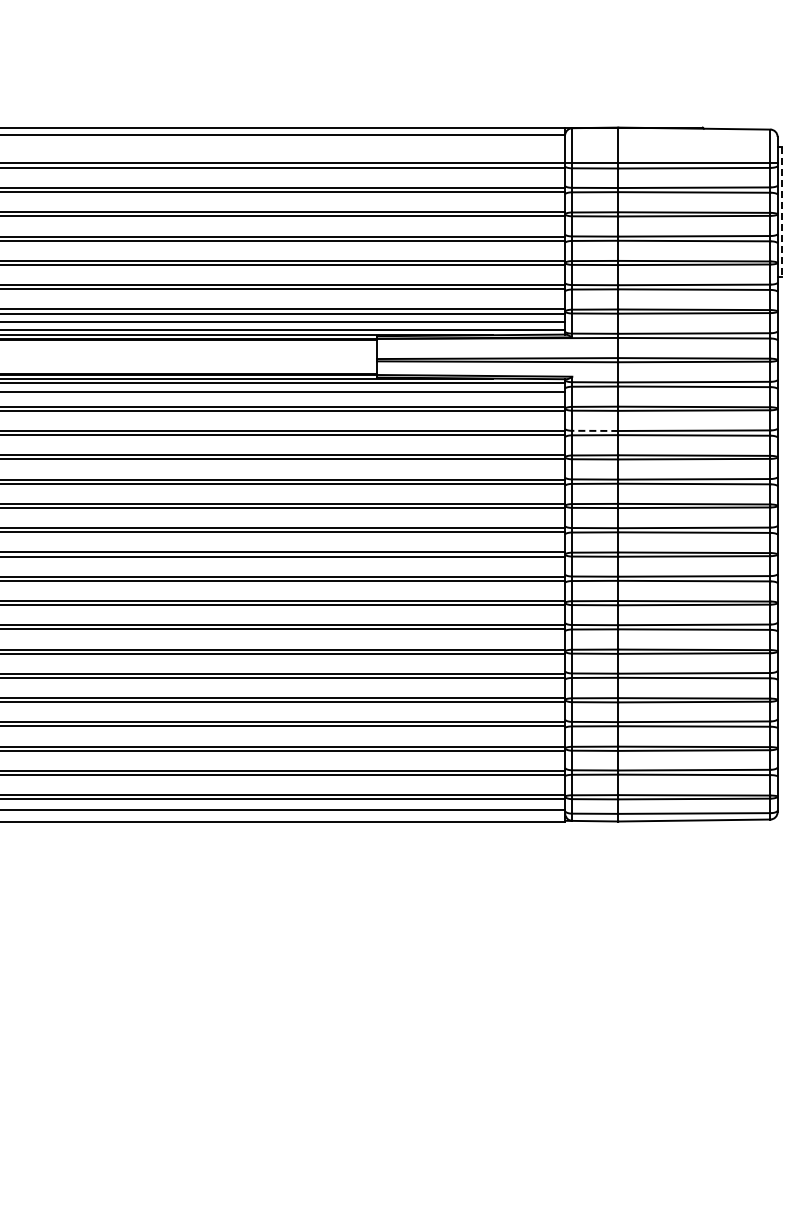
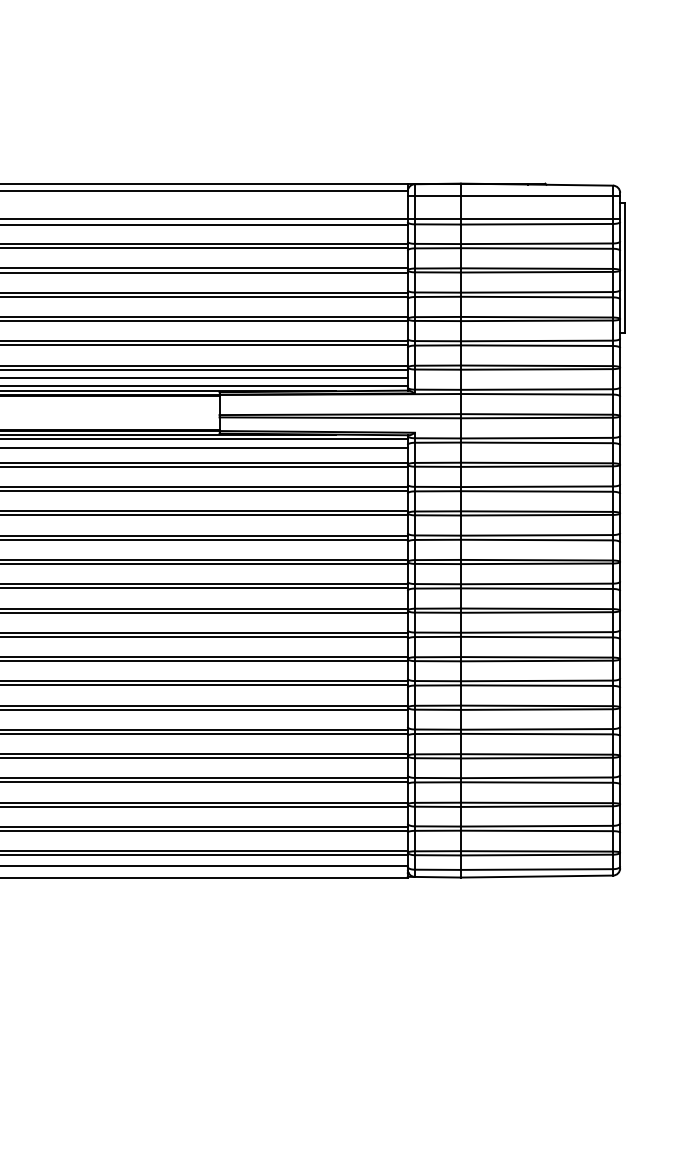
line: (671, 139) -> (514, 195), added
line: (782, 212) -> (625, 268), dashed -> solid
line: (595, 430) -> (438, 486), dashed -> solid

